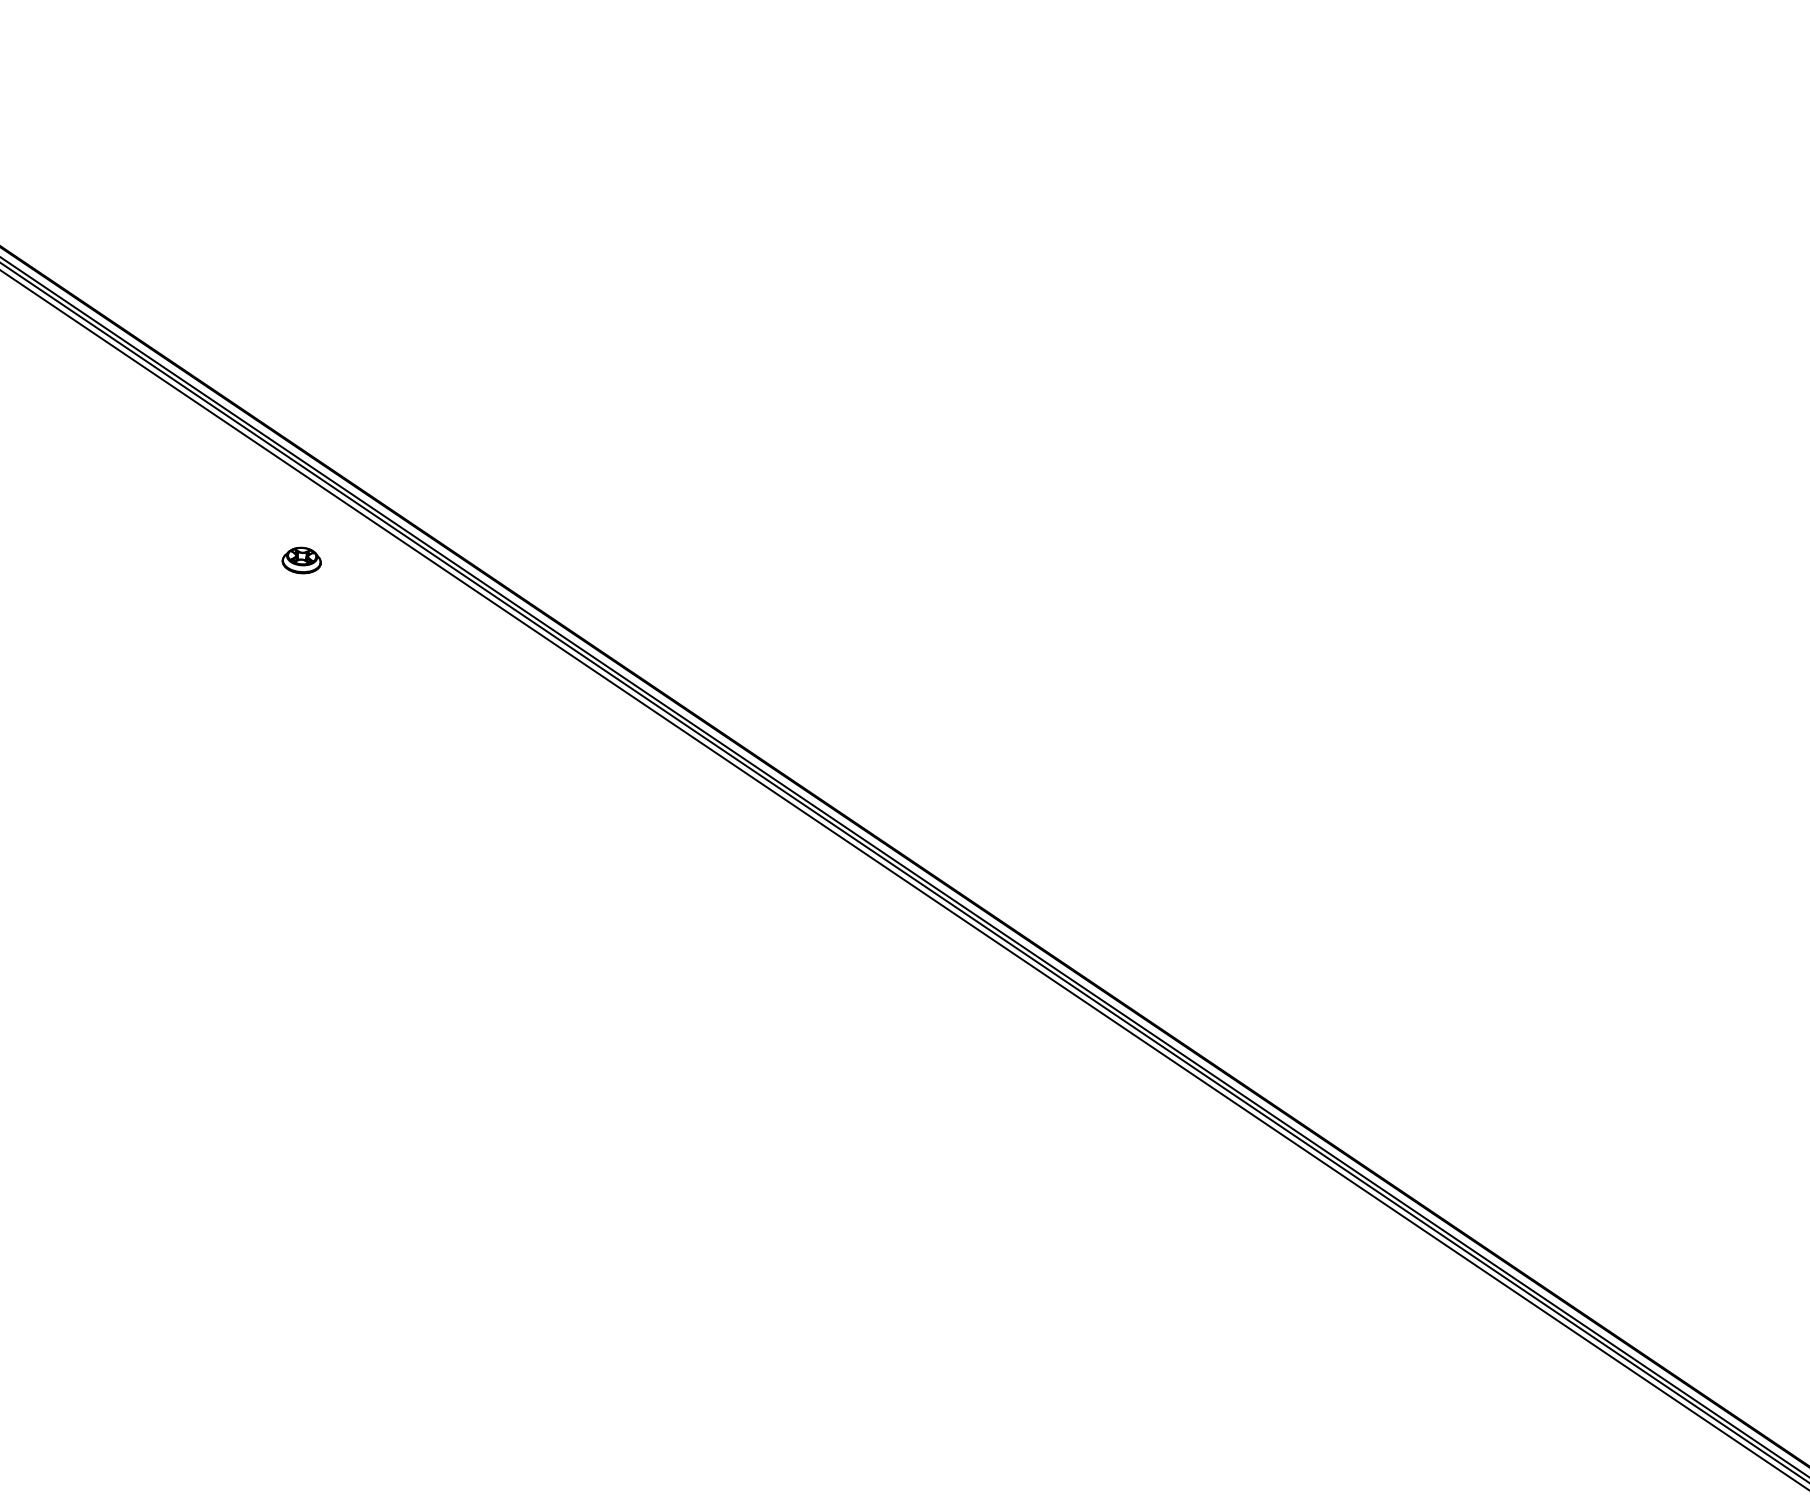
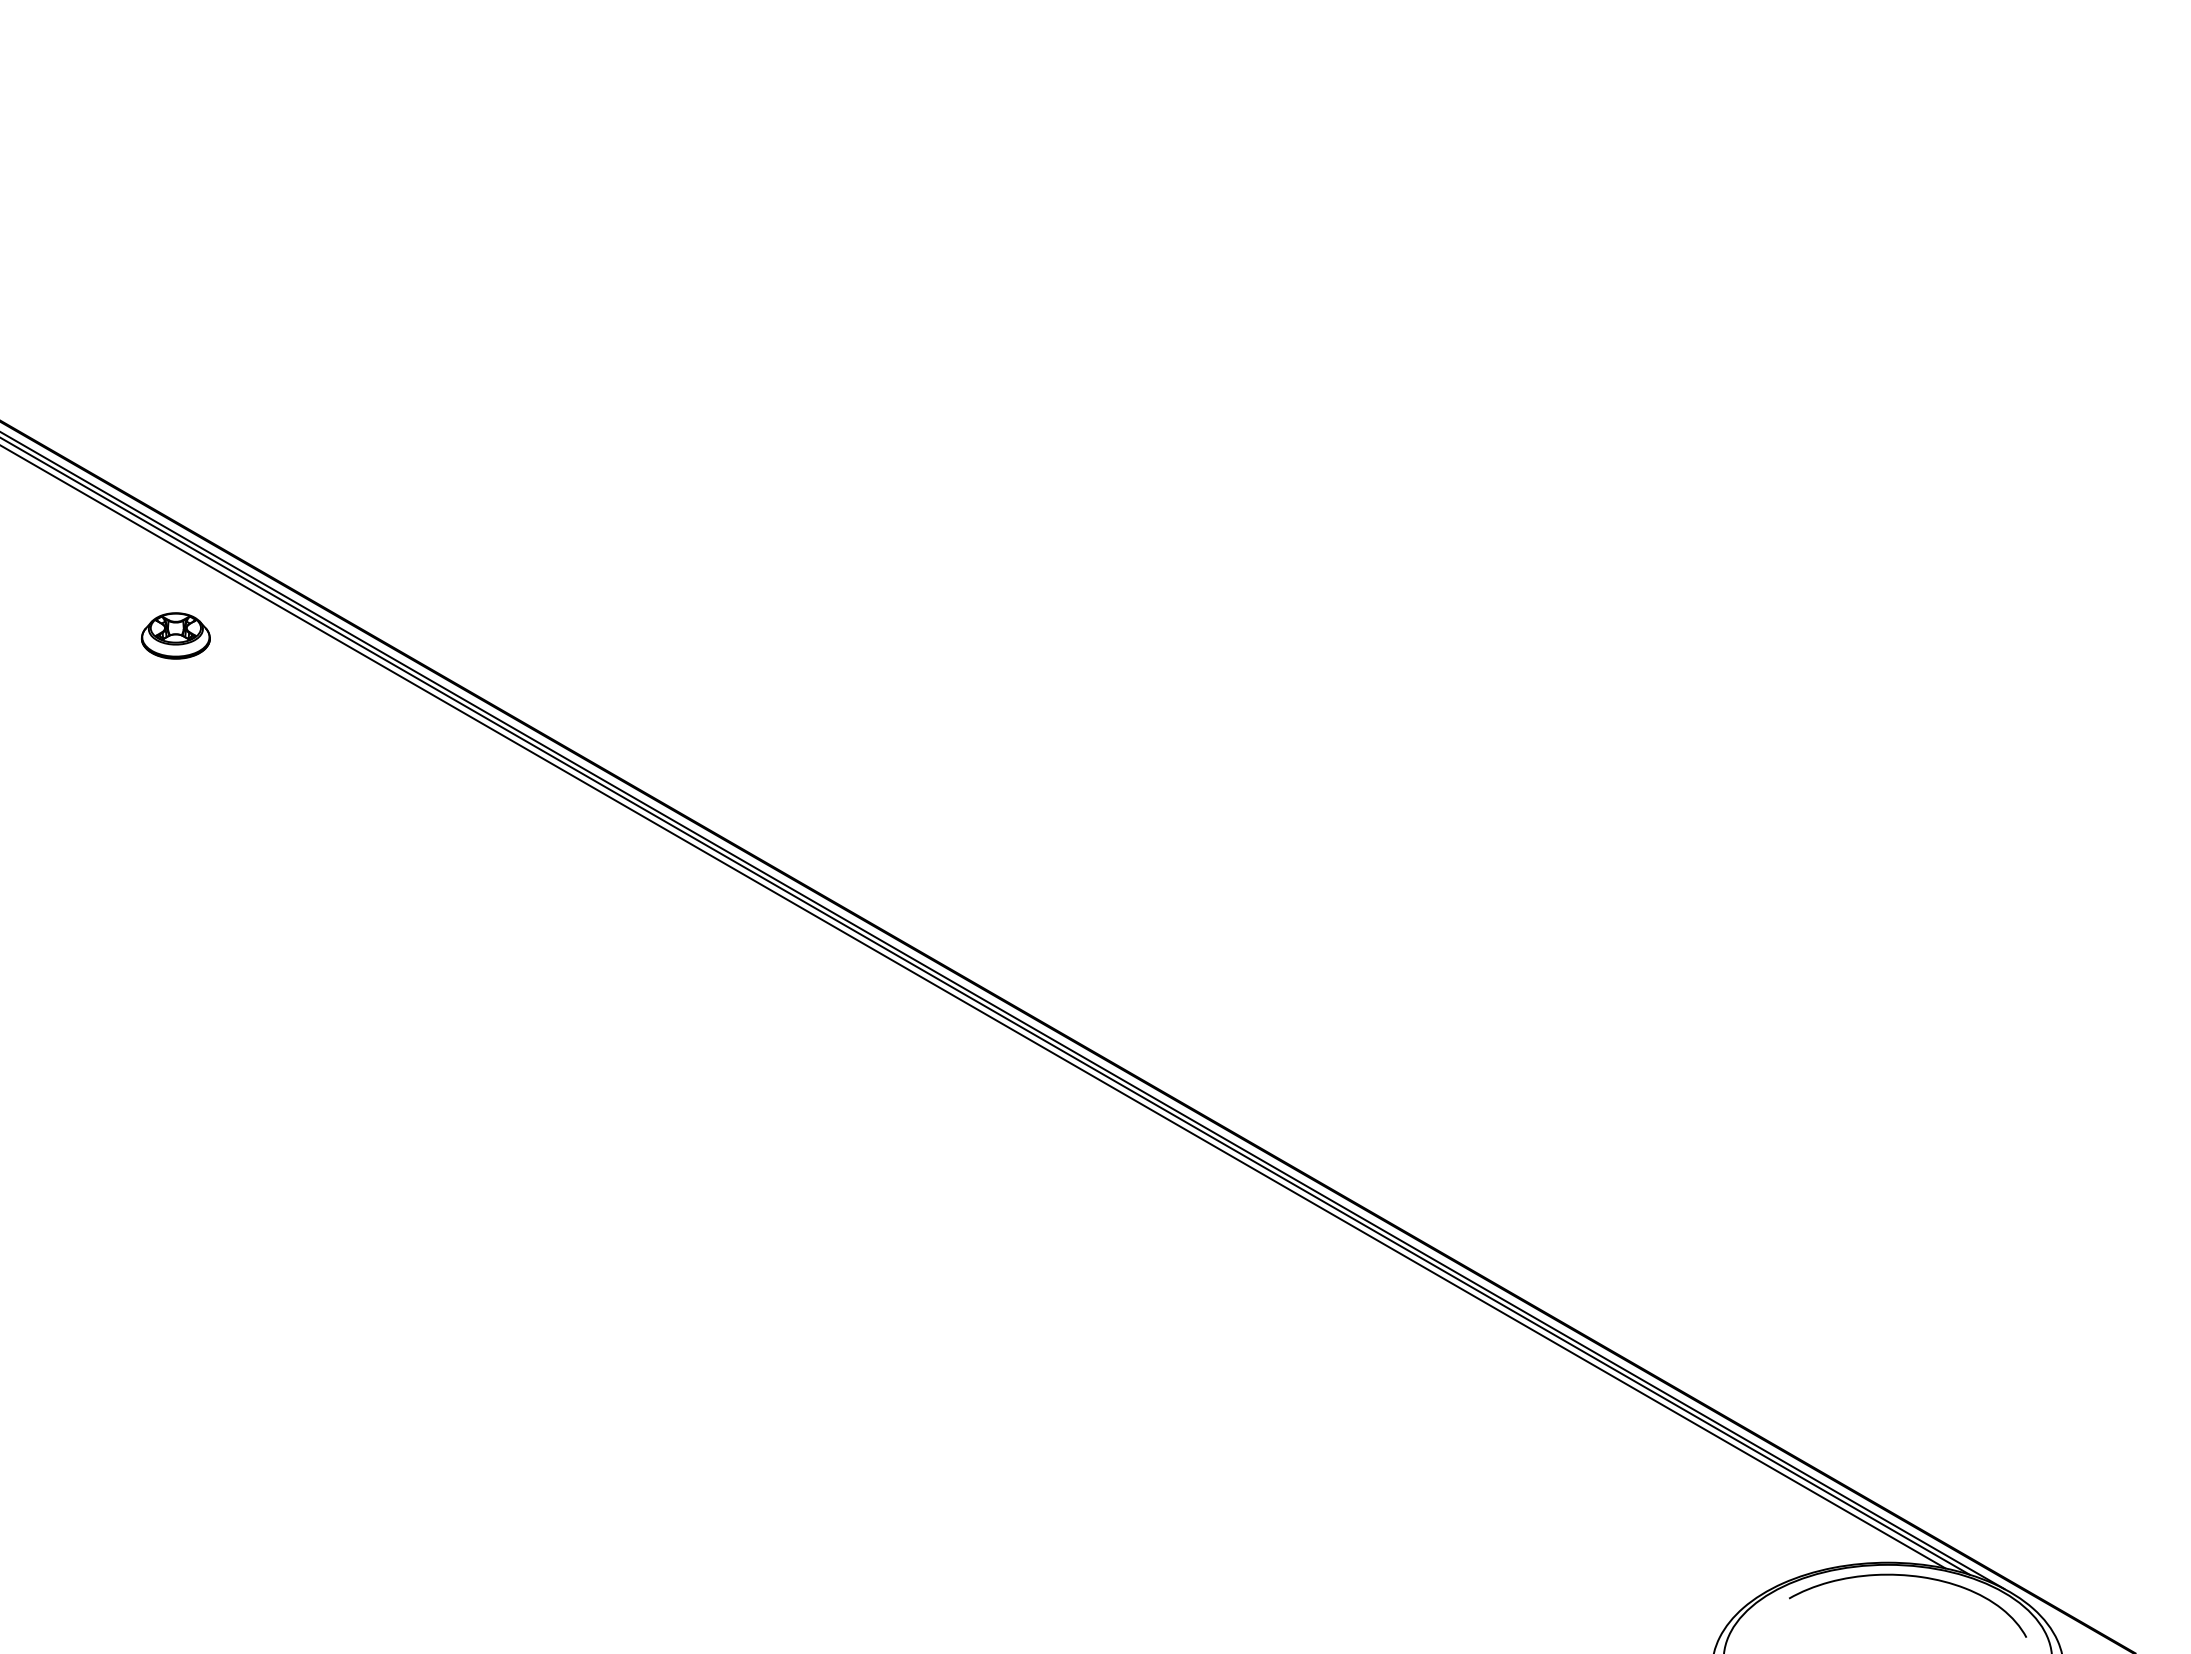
part: (301, 560) -> (175, 635), size x1.67

